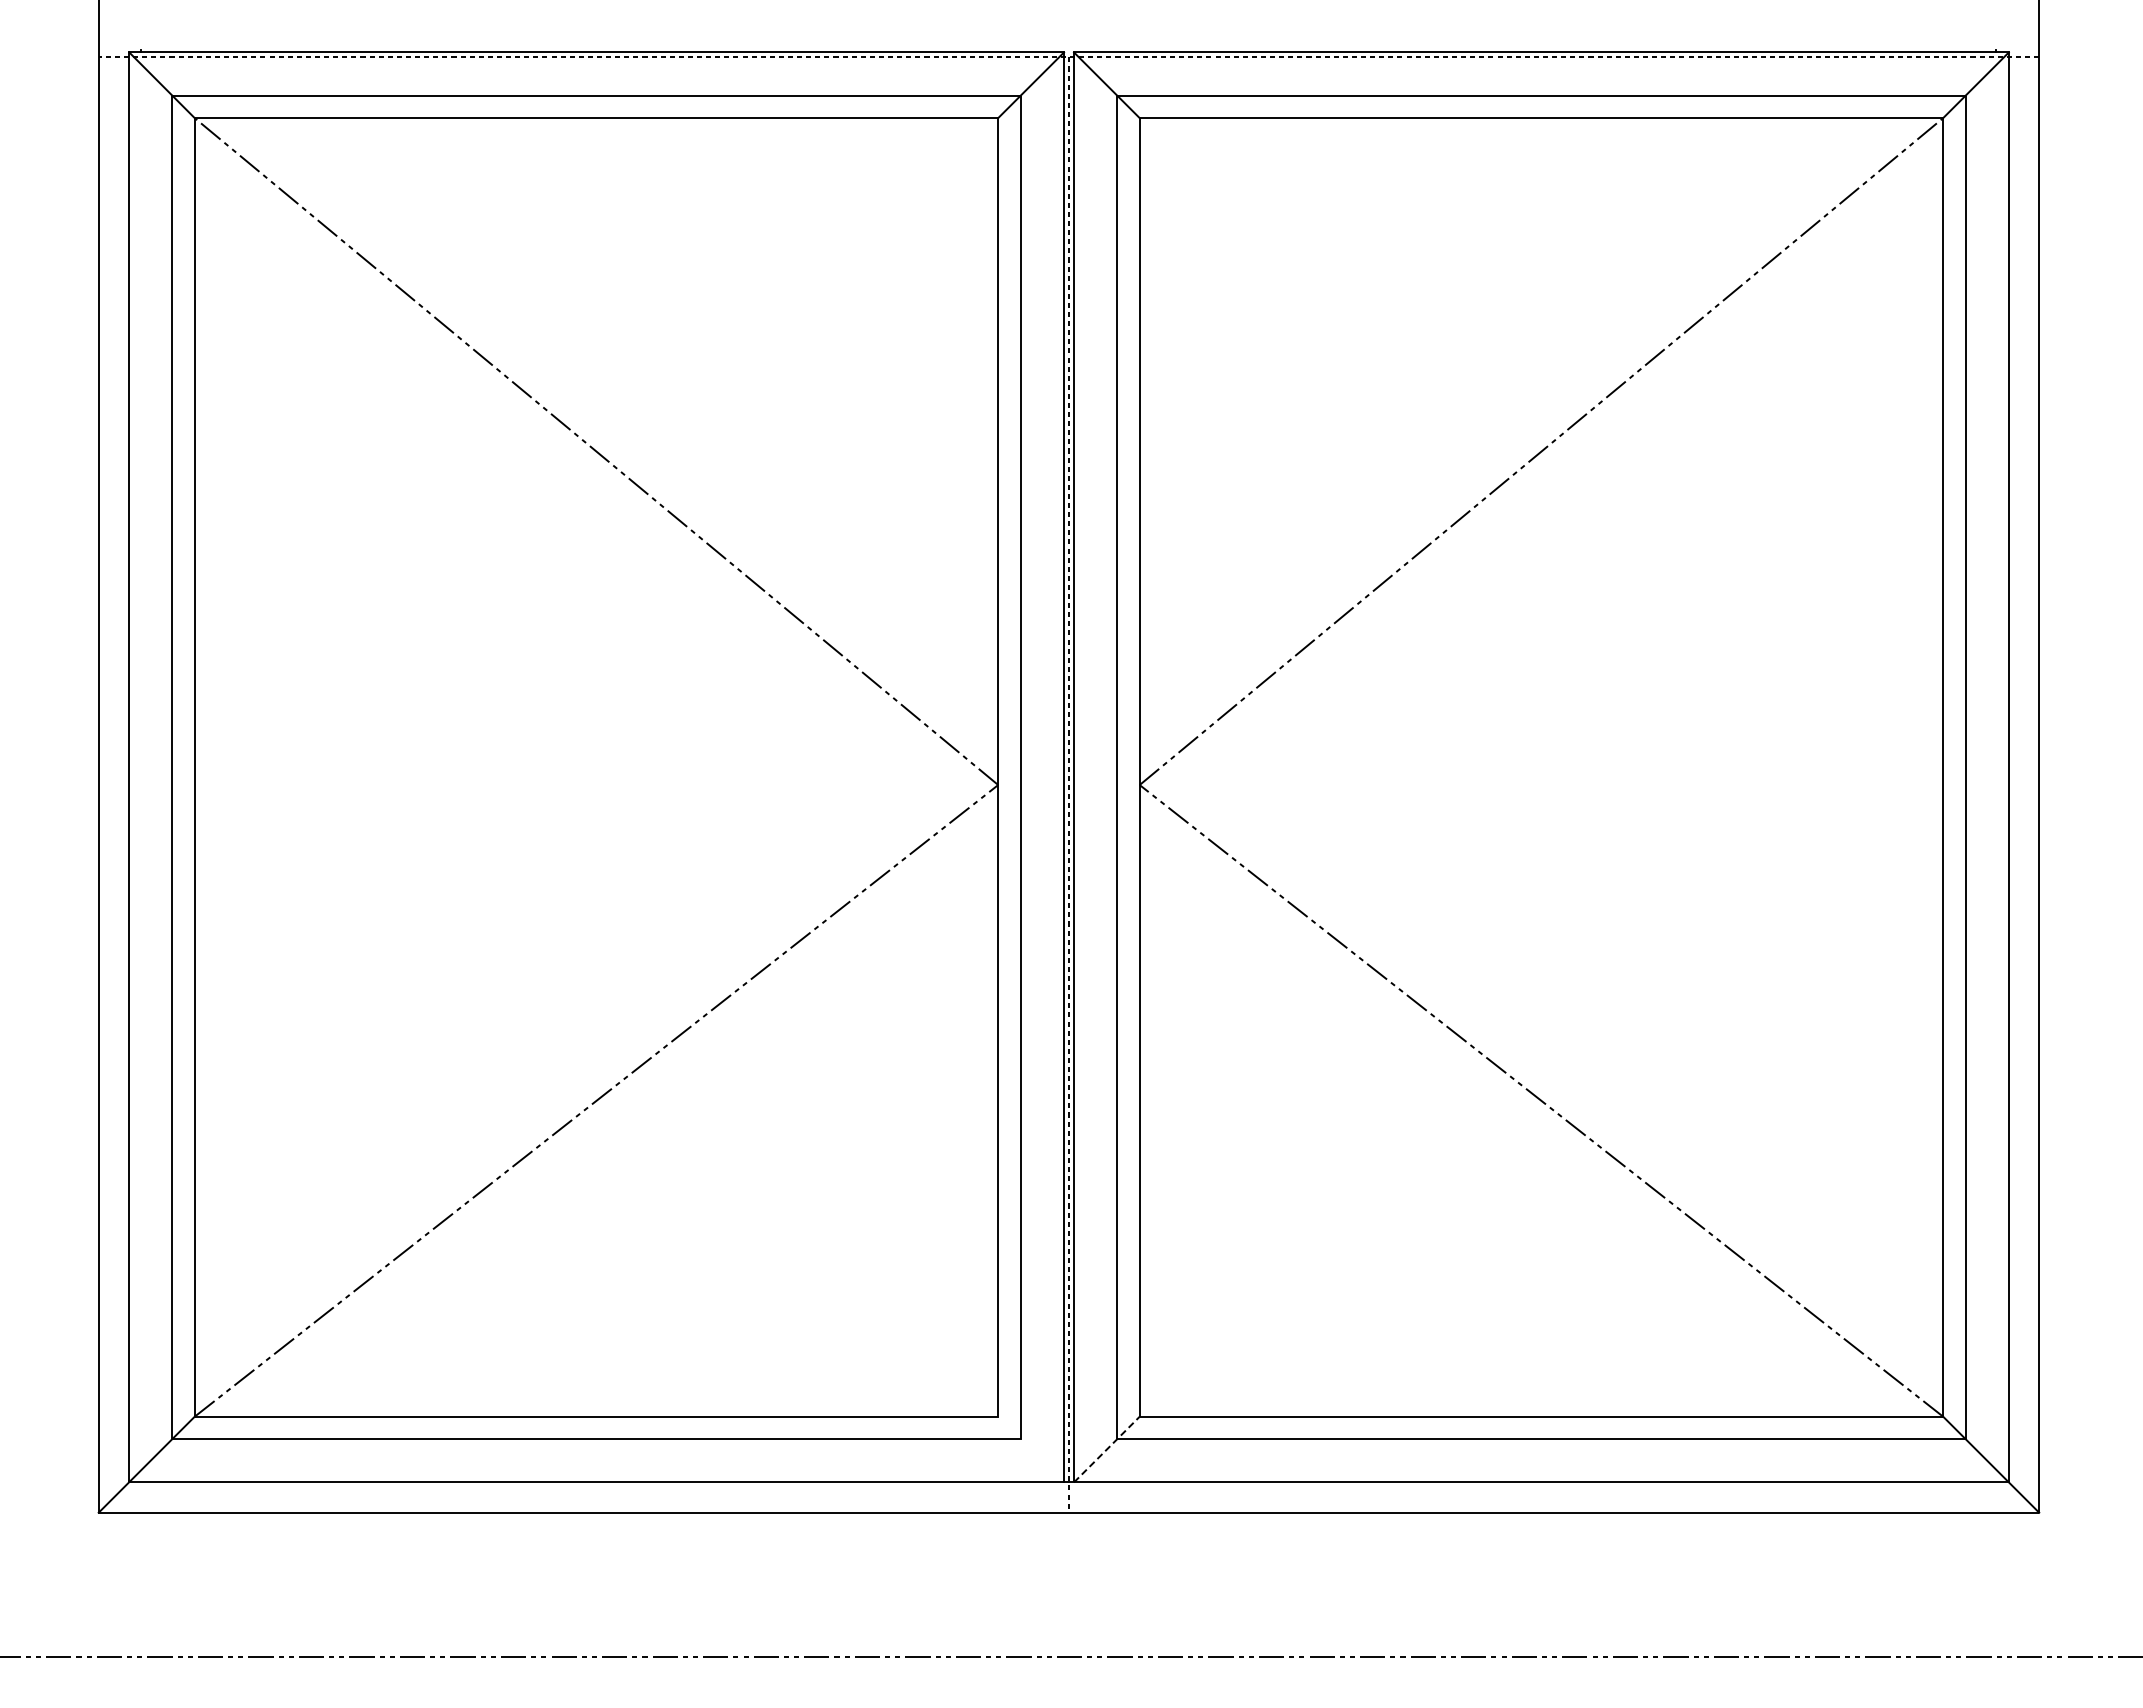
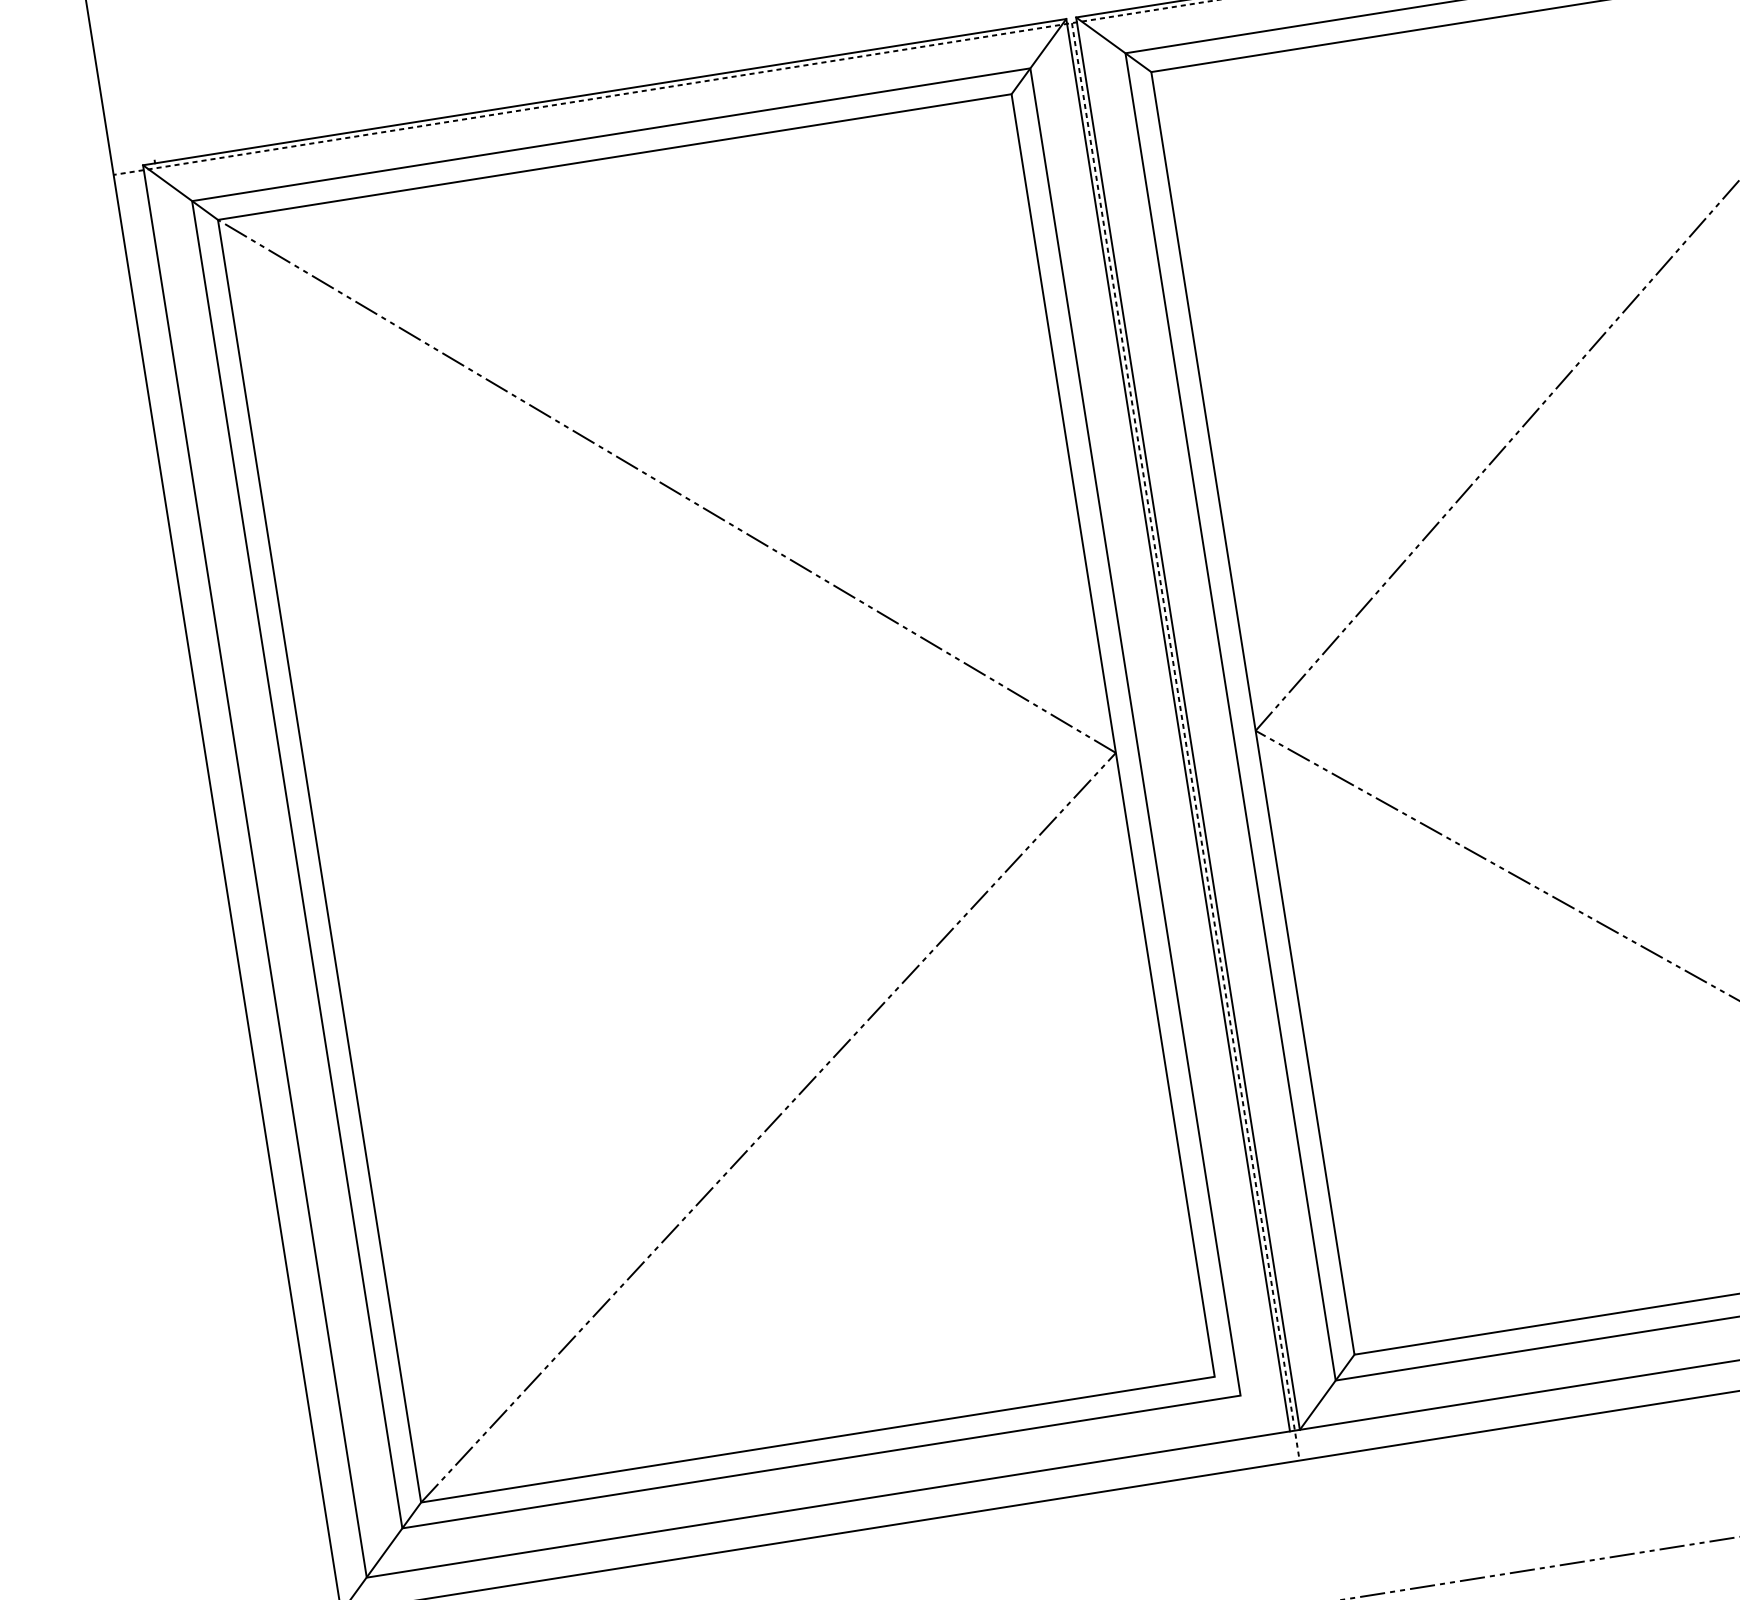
line: (1107, 1449) -> (1327, 1392), dashed -> solid

